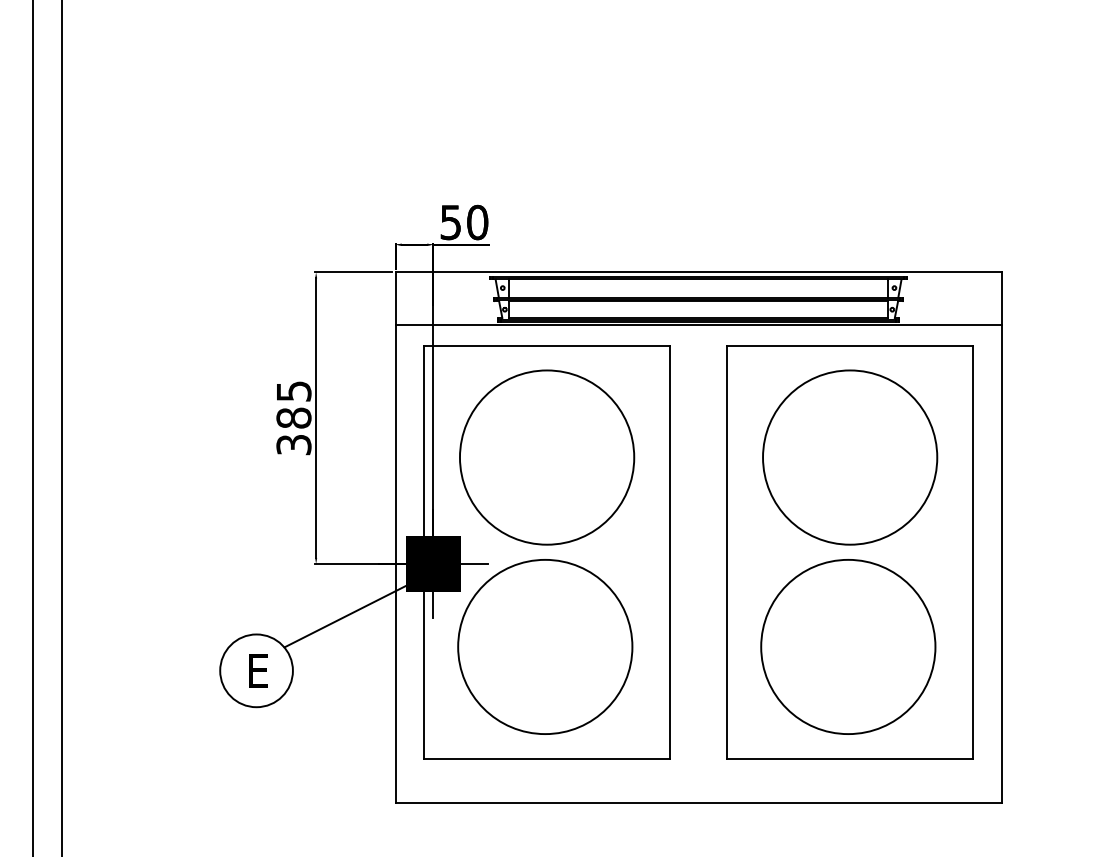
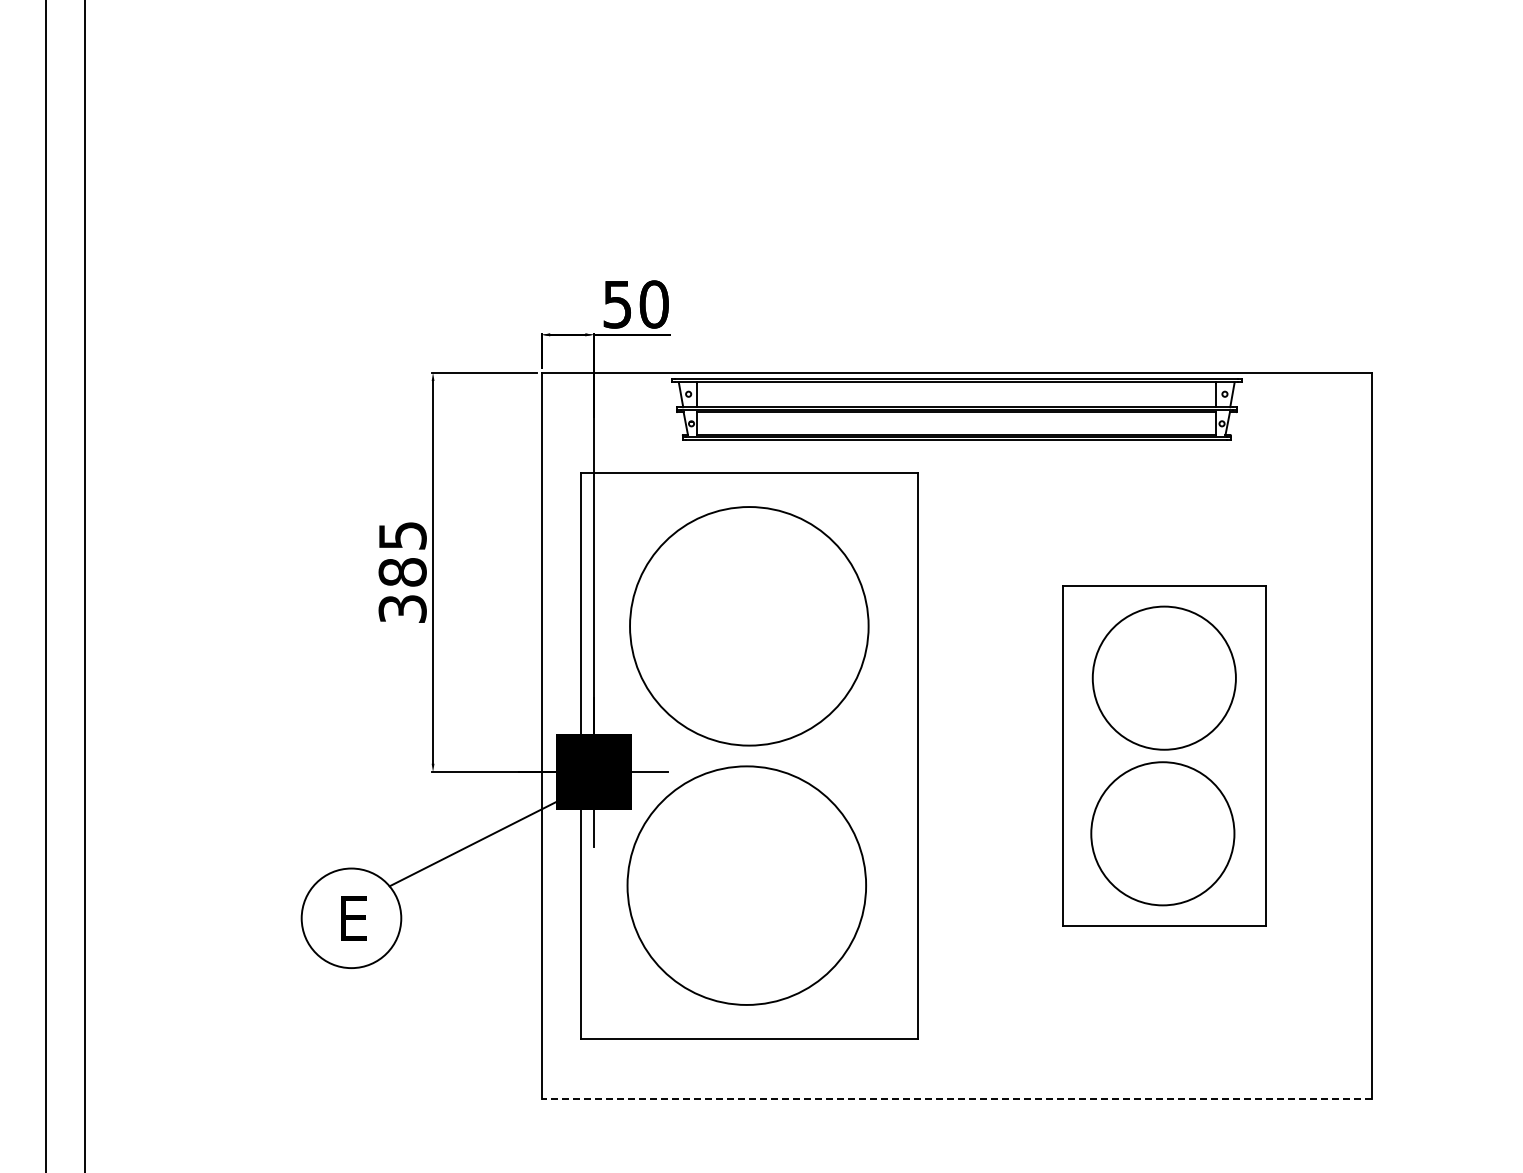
line: (698, 325) -> (956, 445), removed
part: (850, 551) -> (1164, 755), size x0.6
line: (698, 802) -> (956, 1098), solid -> dashed

